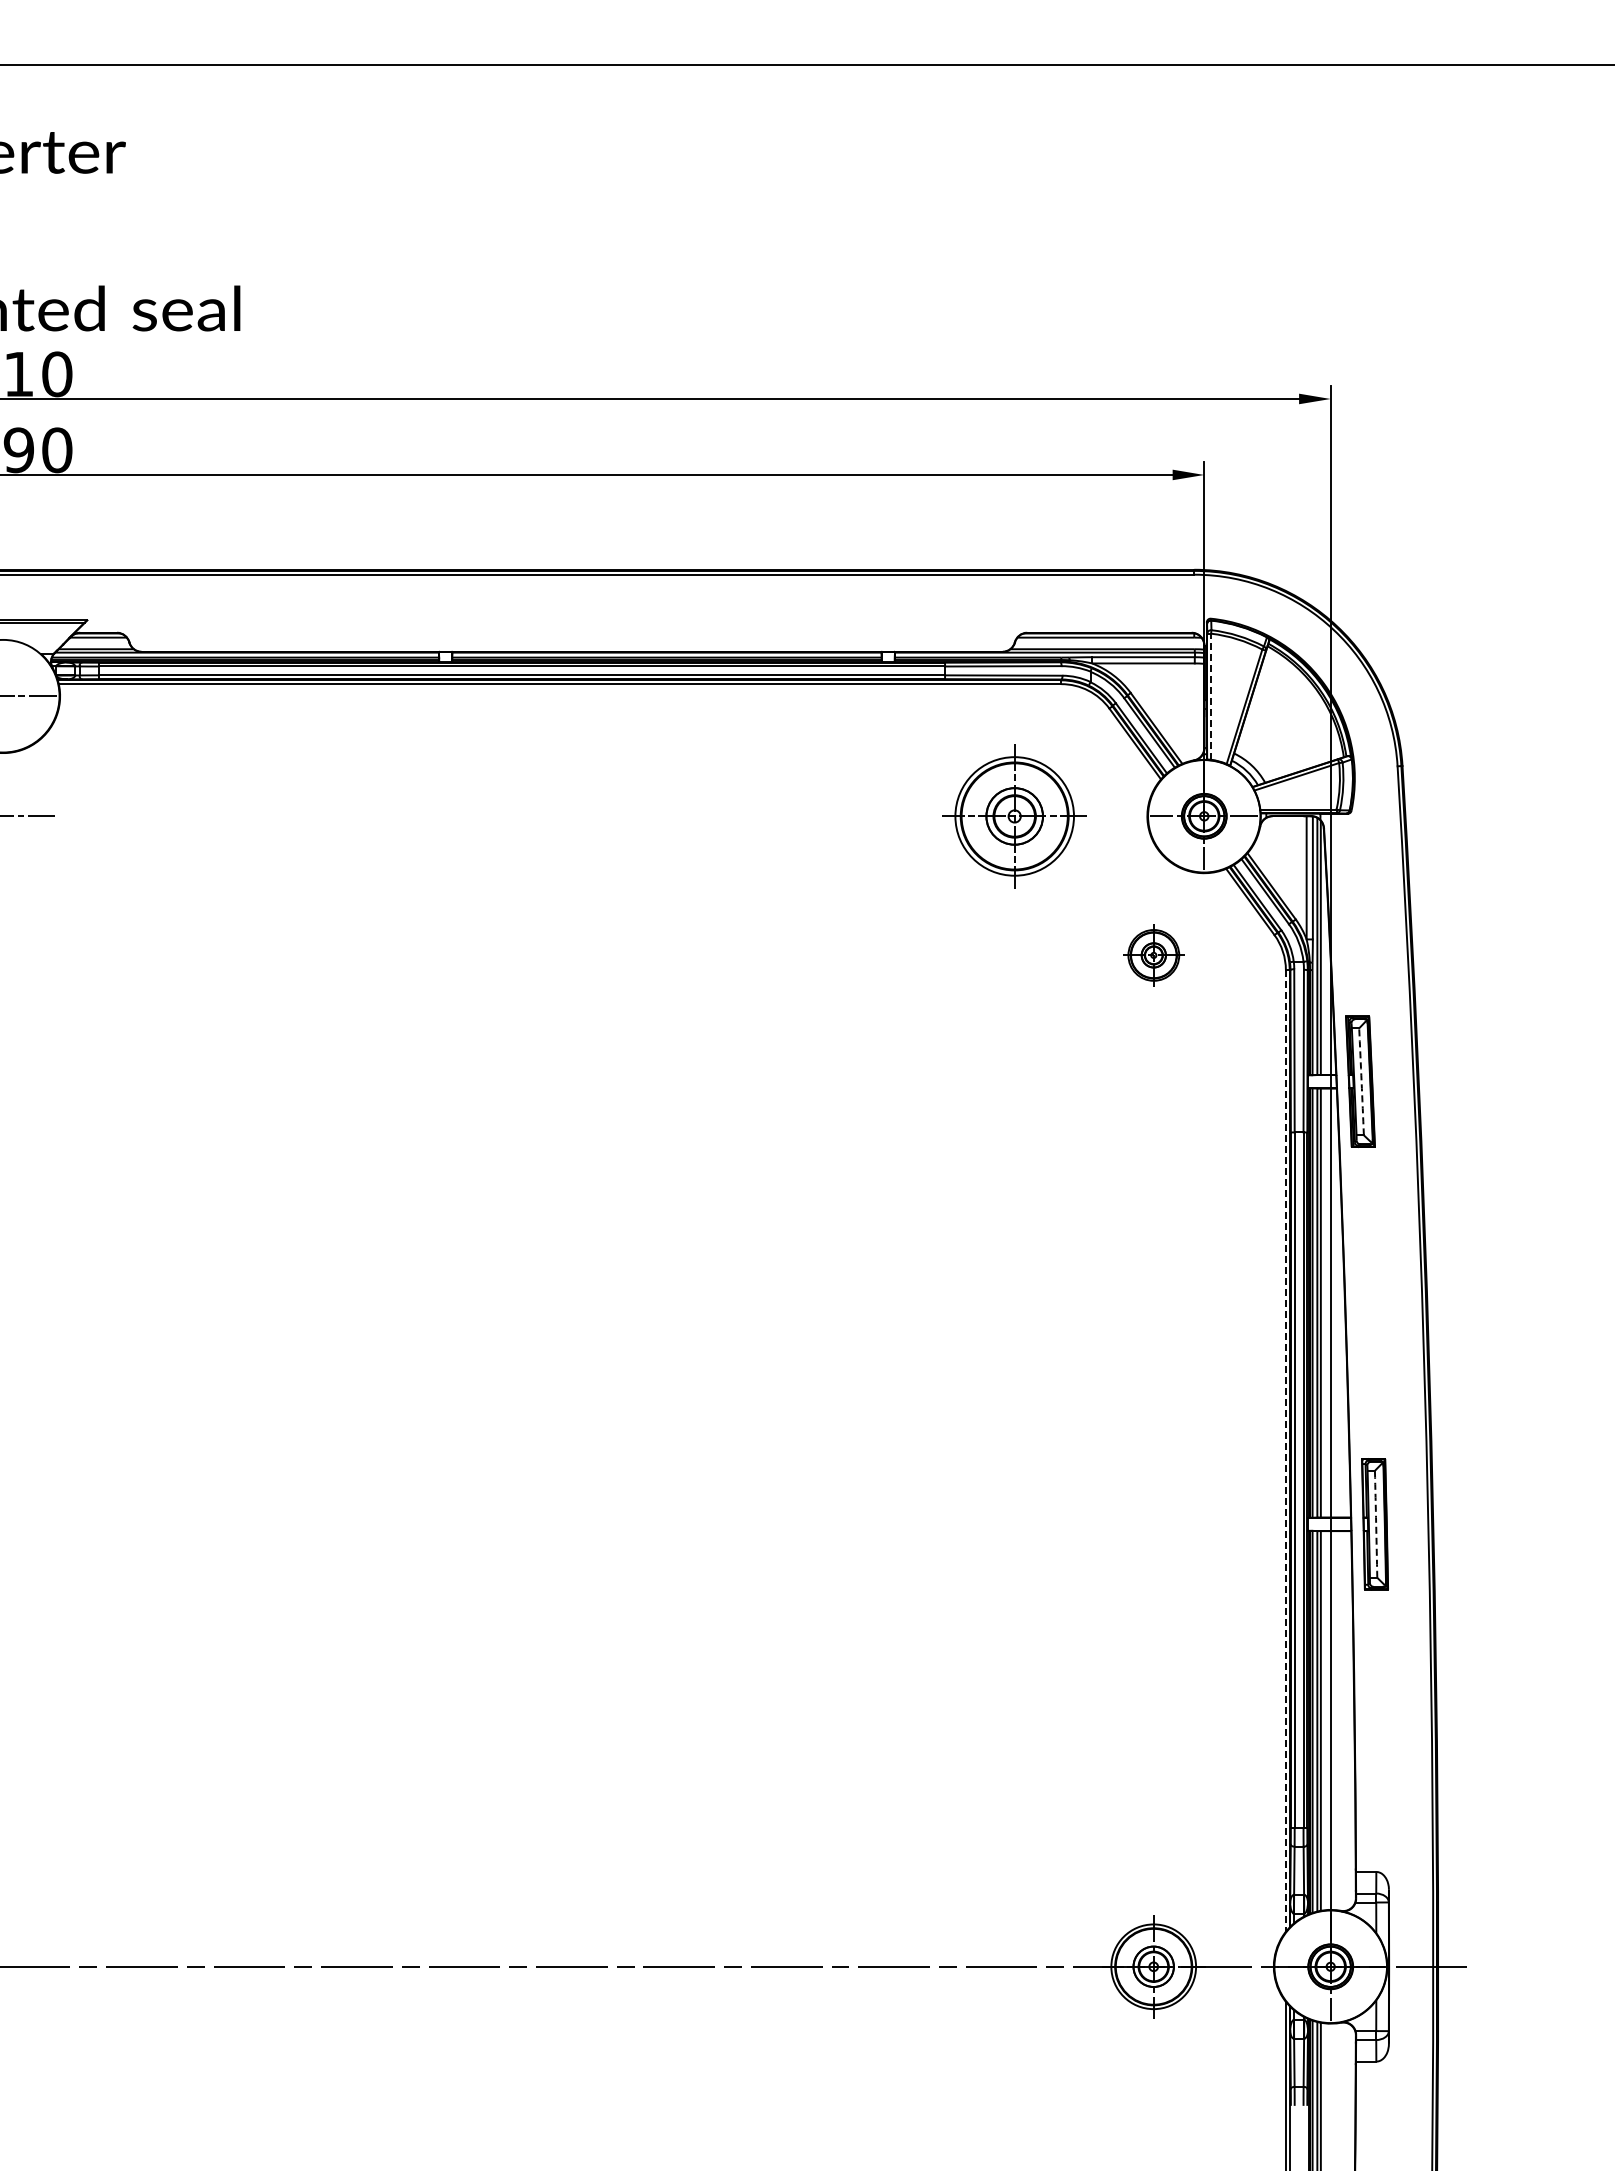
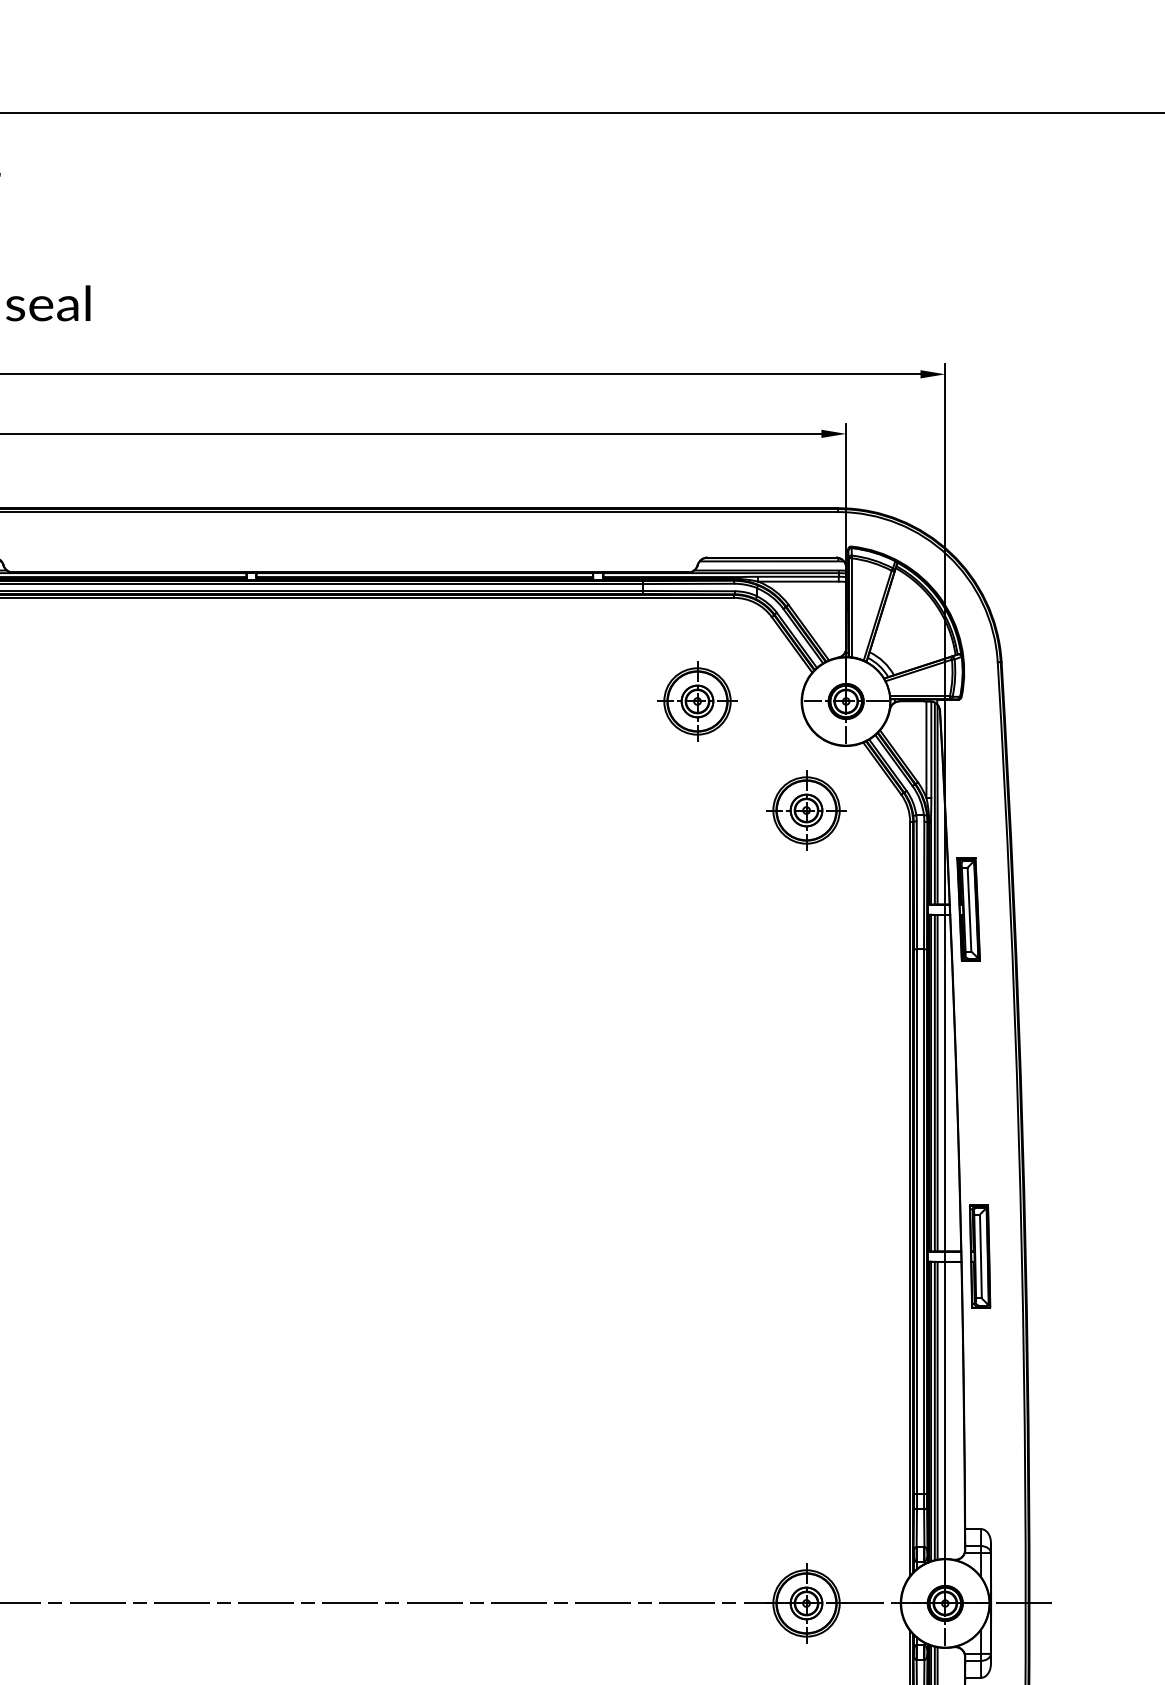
line: (1211, 696) -> (851, 607), dashed -> solid
part: (1014, 815) -> (697, 700), size x0.71
part: (1153, 955) -> (806, 810), size x1.67
arc: (1361, 1081) -> (969, 909), dashed -> solid
line: (1285, 1450) -> (909, 1198), dashed -> solid
arc: (1376, 1524) -> (981, 1256), dashed -> solid

